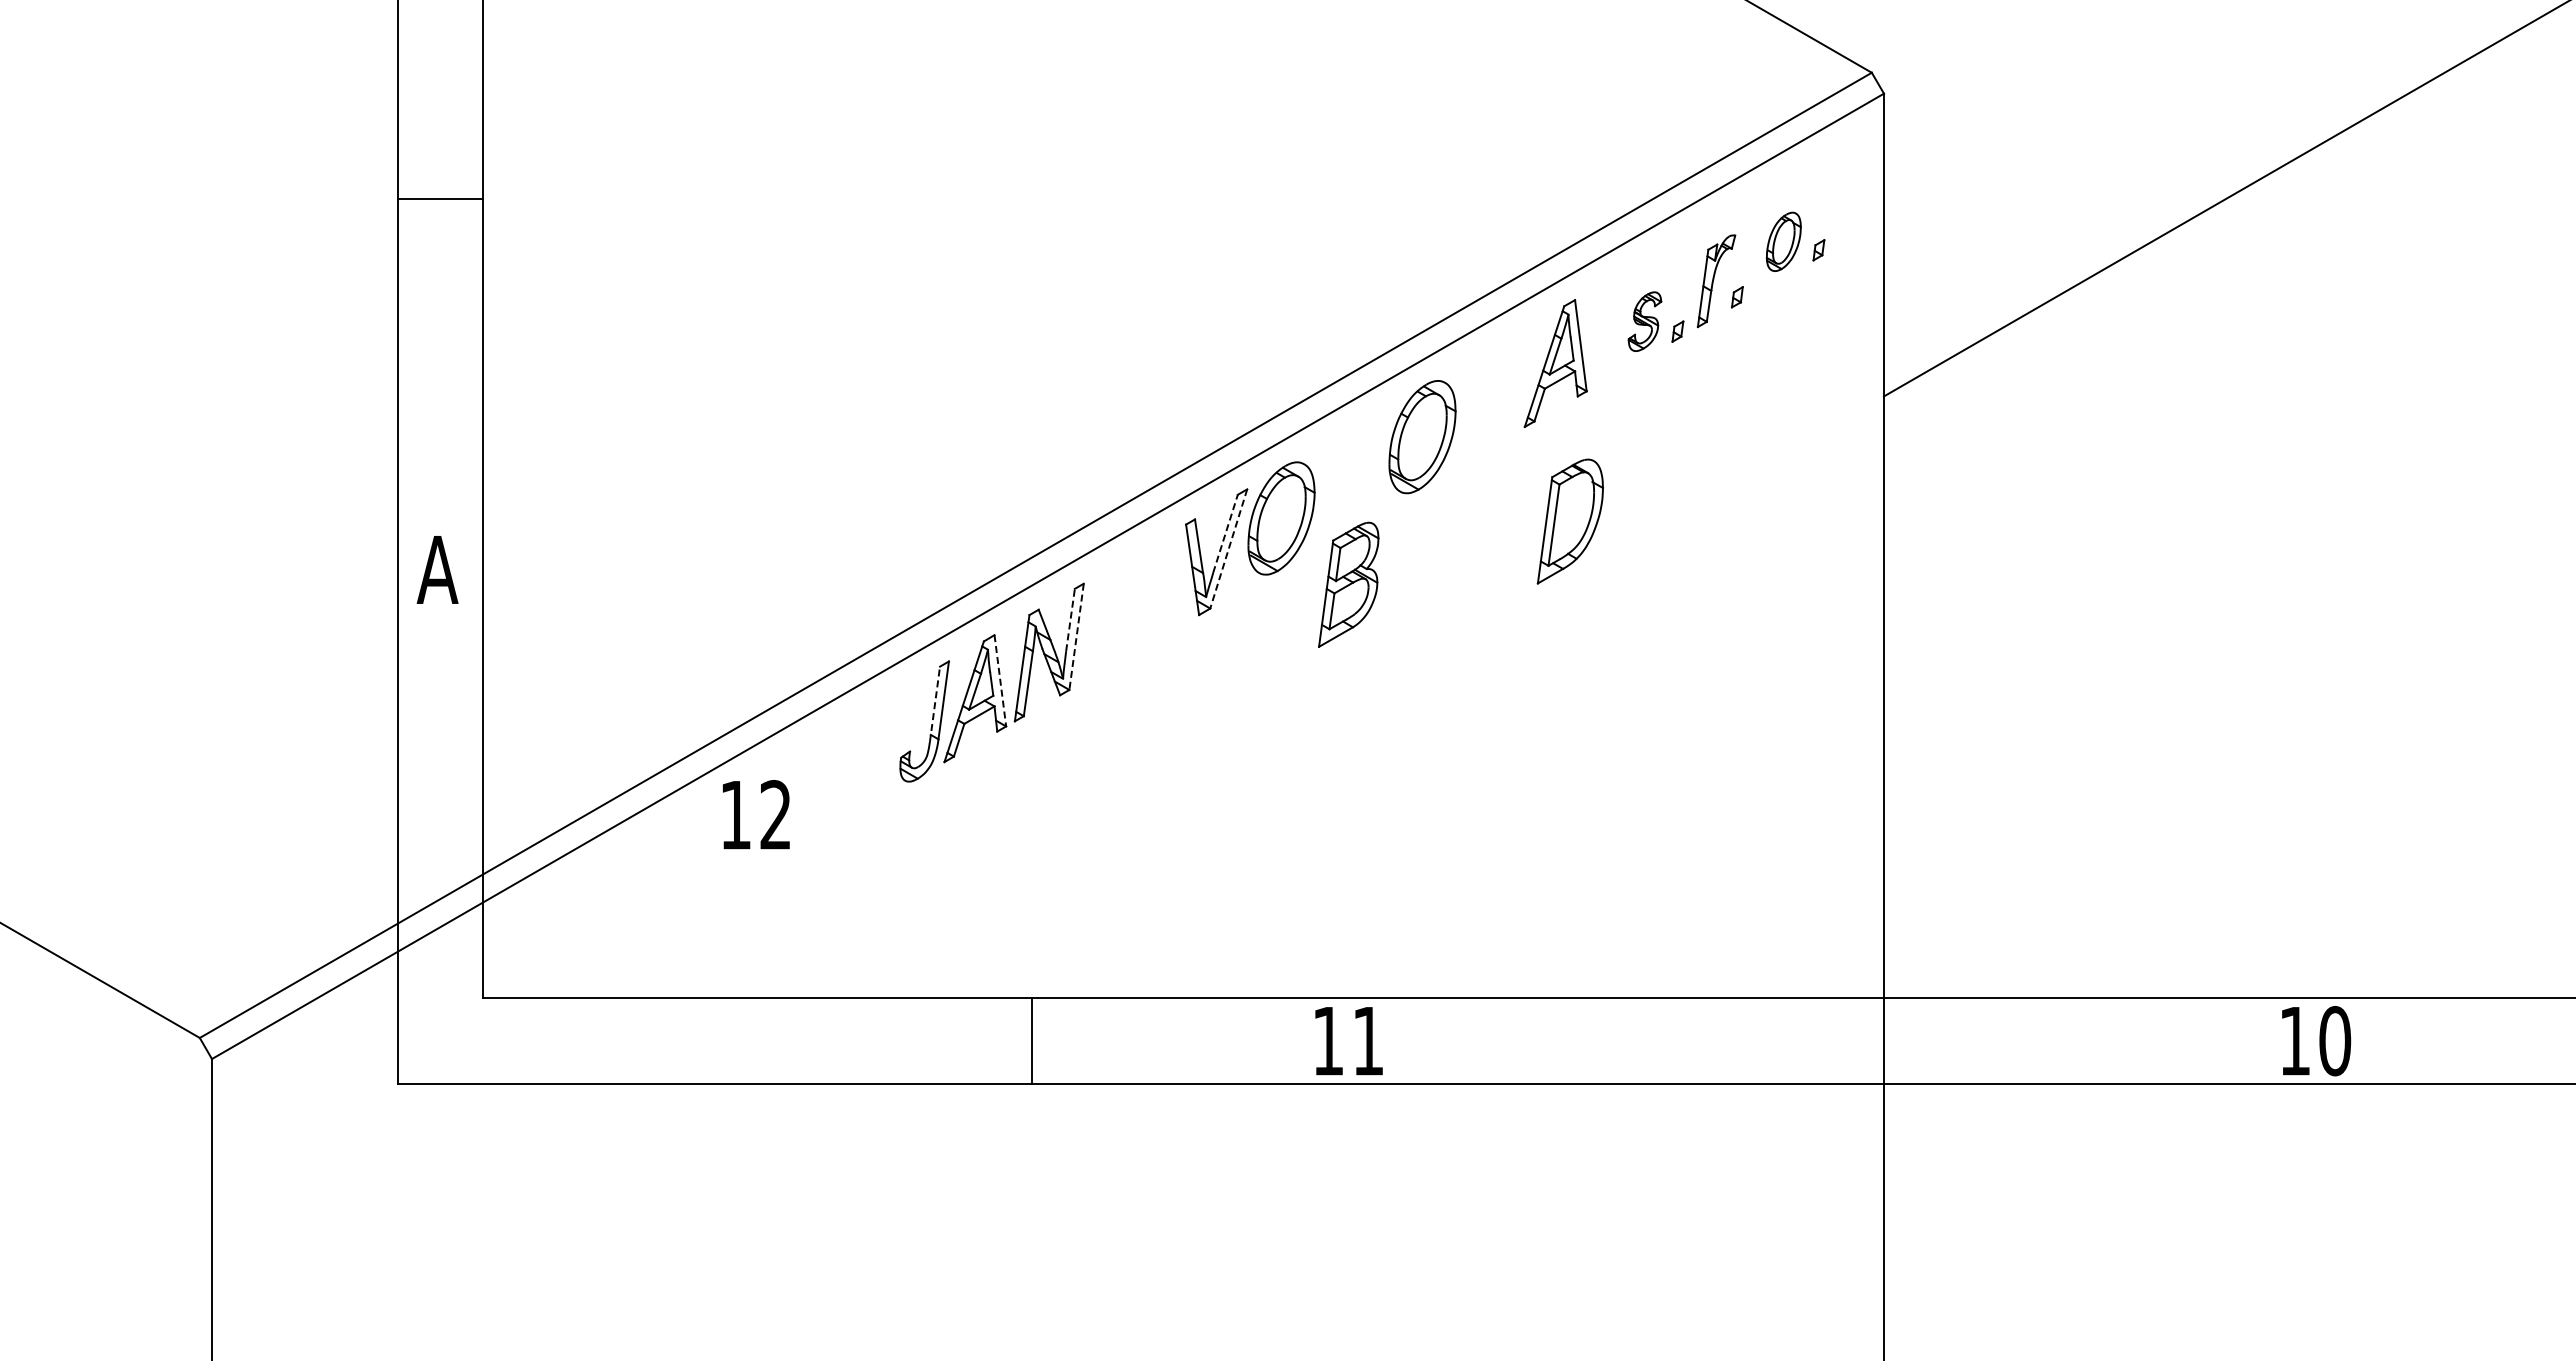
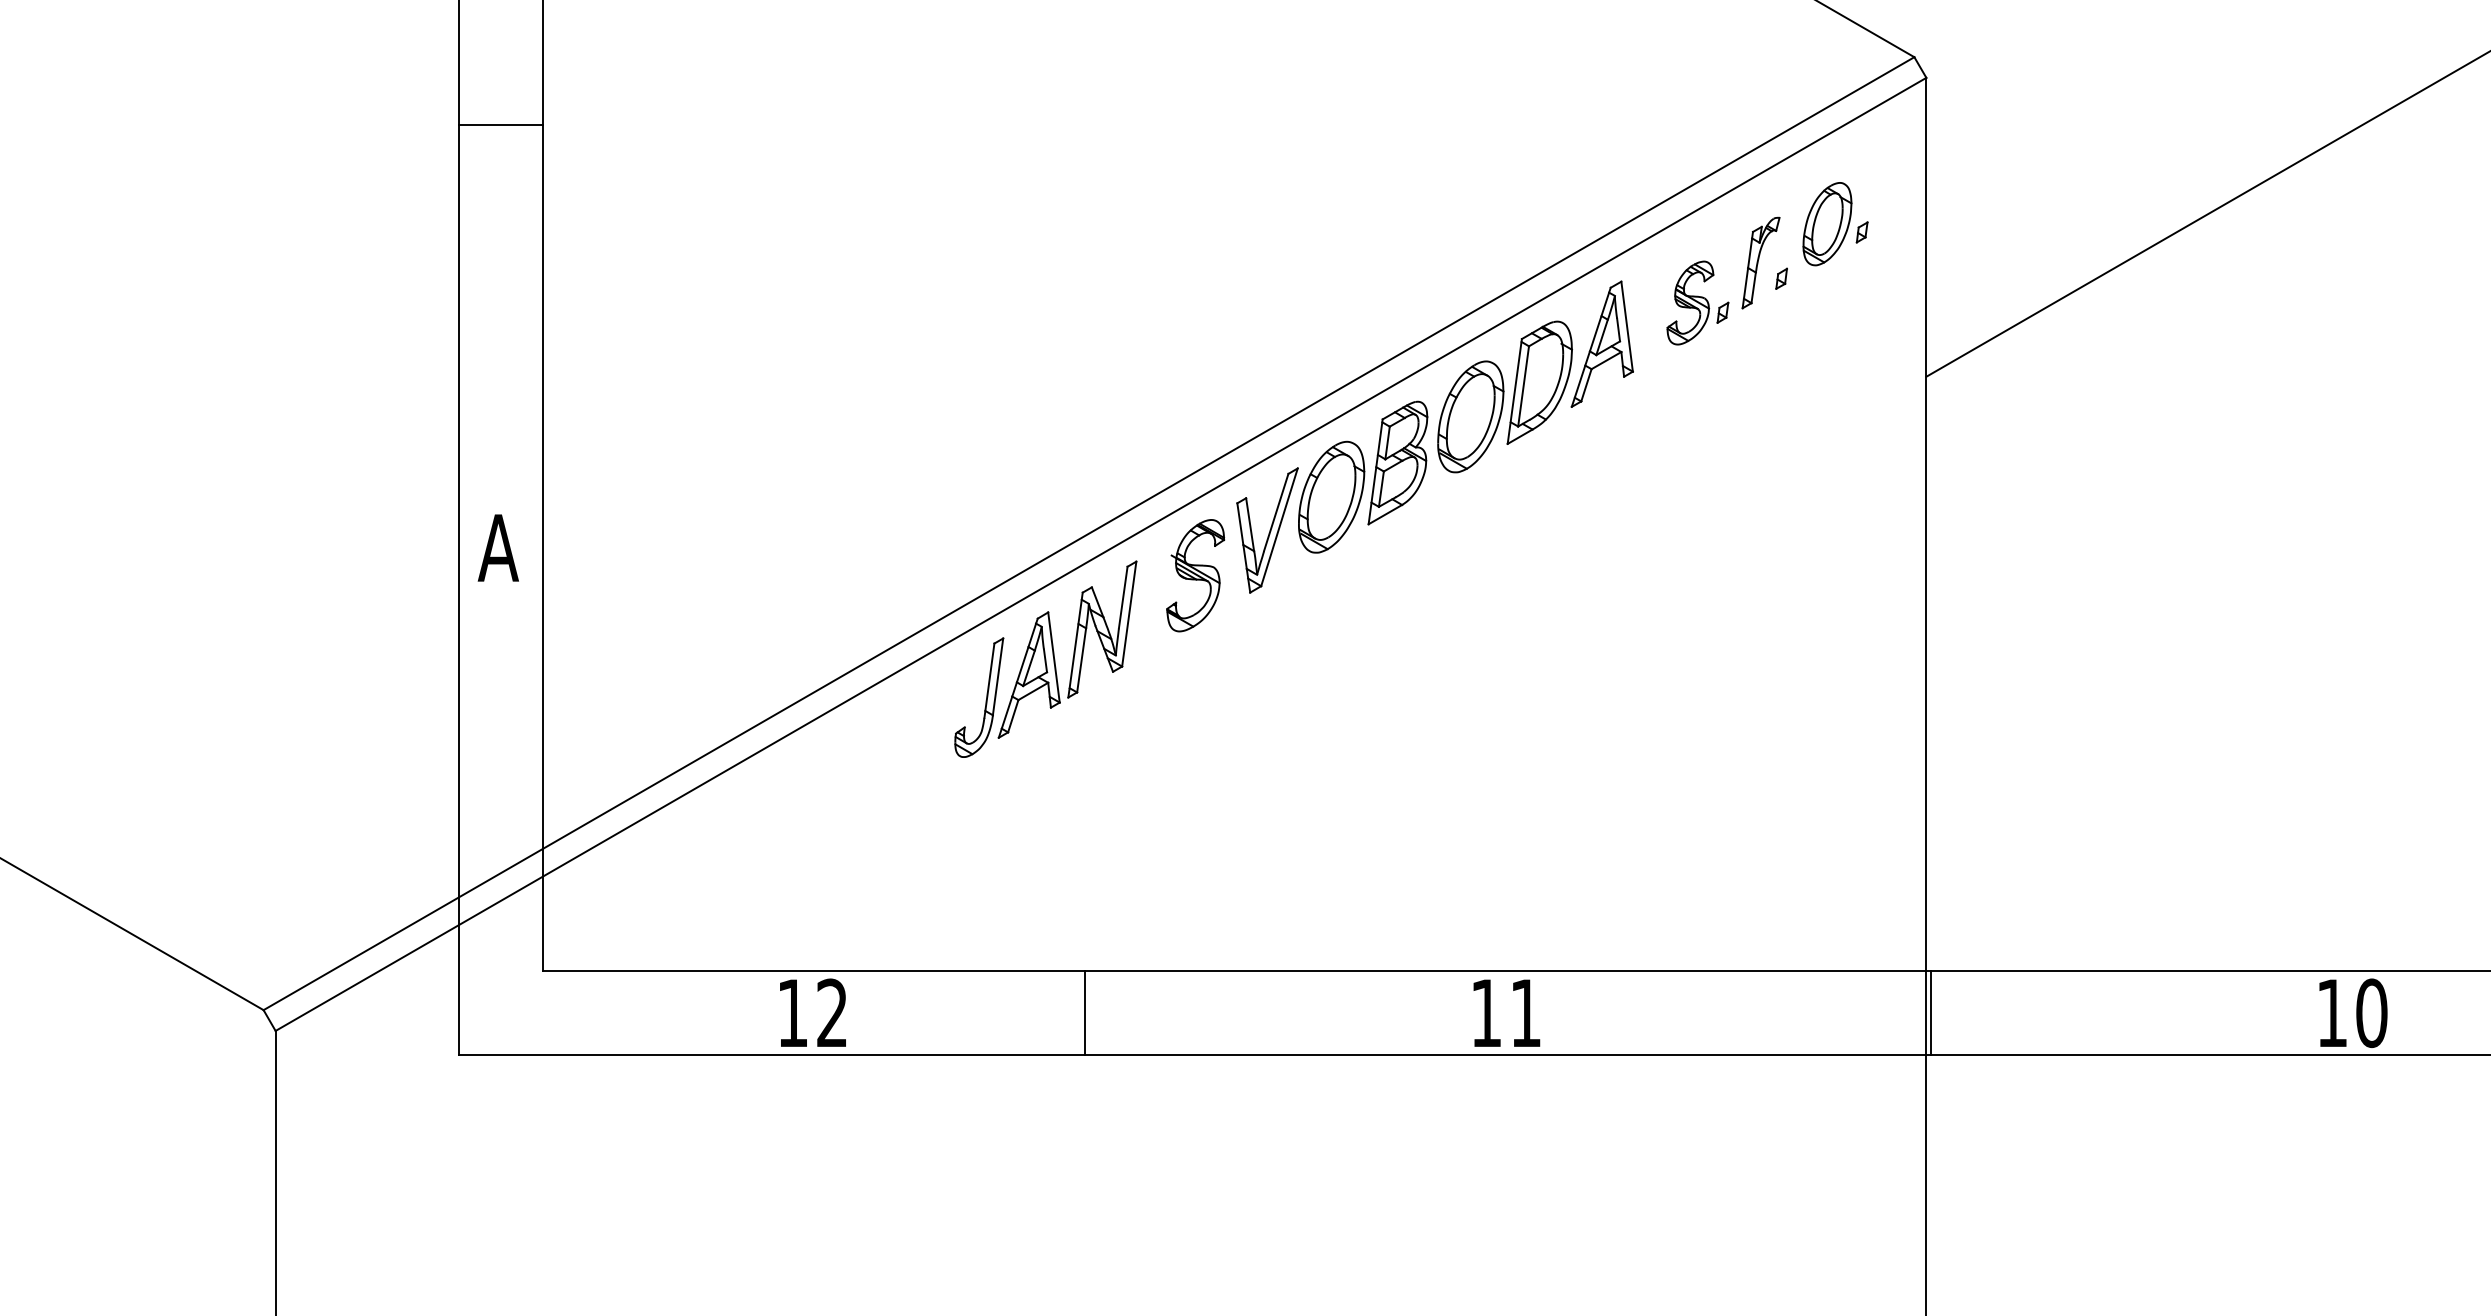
line: (440, 199) -> (501, 125), moved
part: (1783, 241) -> (1827, 223), size x1.43
part: (1644, 321) -> (1689, 302), size x1.43
part: (1569, 521) -> (1538, 382), moved
line: (1225, 533) -> (1276, 512), dashed -> solid
line: (1228, 549) -> (1279, 527), dashed -> solid
part: (1348, 584) -> (1397, 462), moved
part: (1143, 597) -> (1195, 575), added
line: (1070, 619) -> (1123, 596), dashed -> solid
line: (1076, 636) -> (1129, 613), dashed -> solid
line: (1000, 681) -> (1054, 658), dashed -> solid
line: (934, 704) -> (988, 680), dashed -> solid
text: (756, 814) -> (813, 1012), moved
line: (1888, 1040) -> (1930, 1012), added
text: (1348, 1041) -> (1506, 1013), moved

